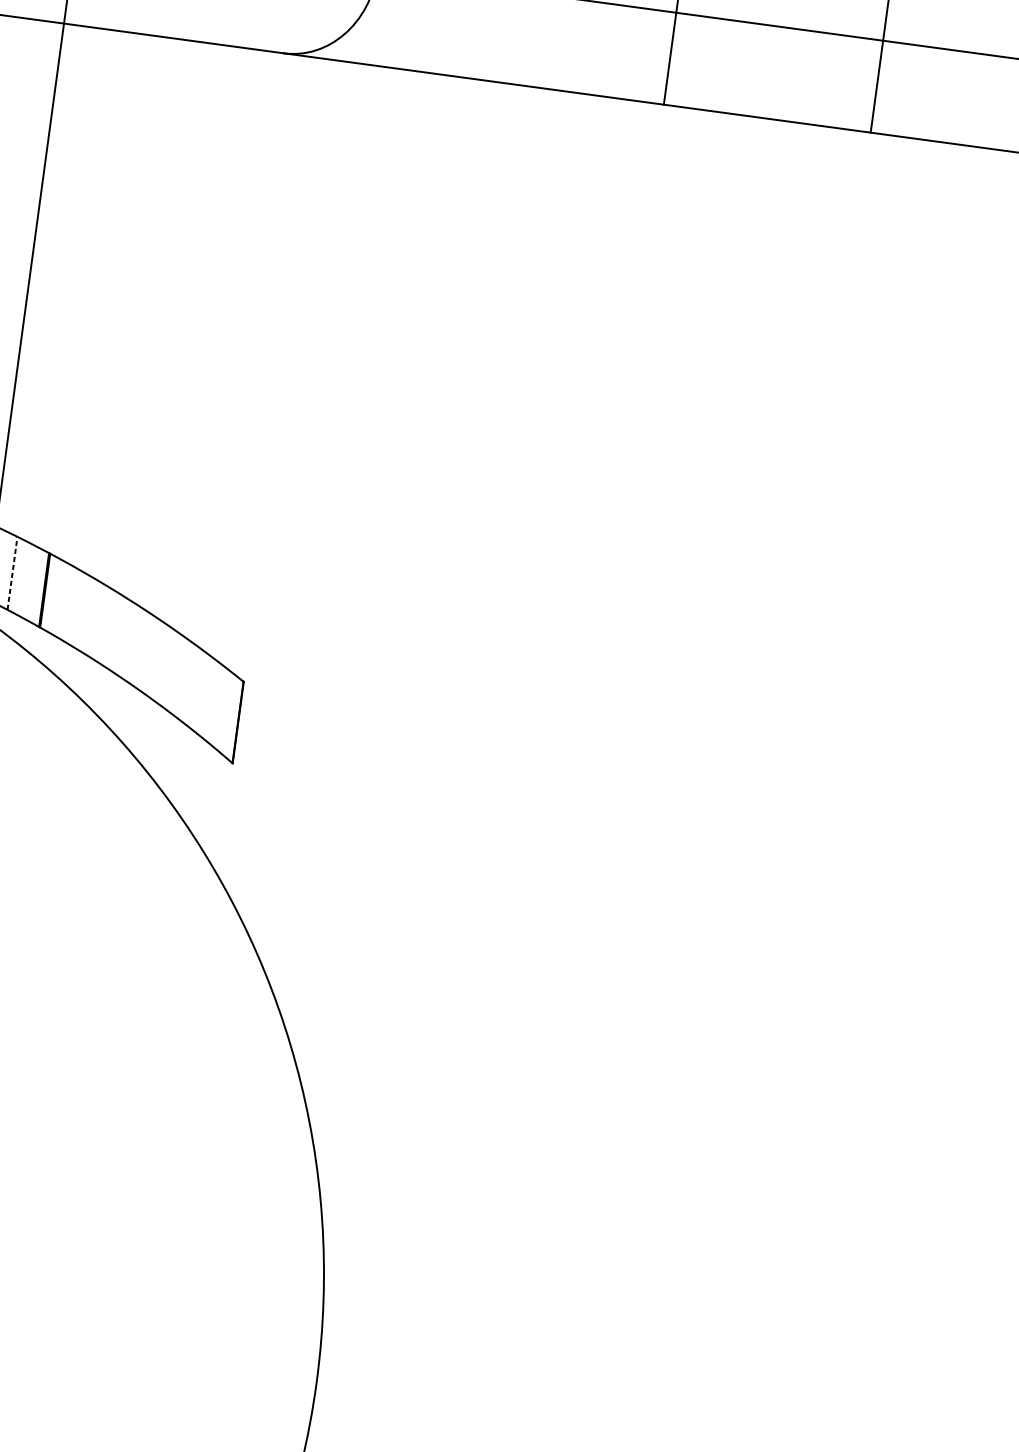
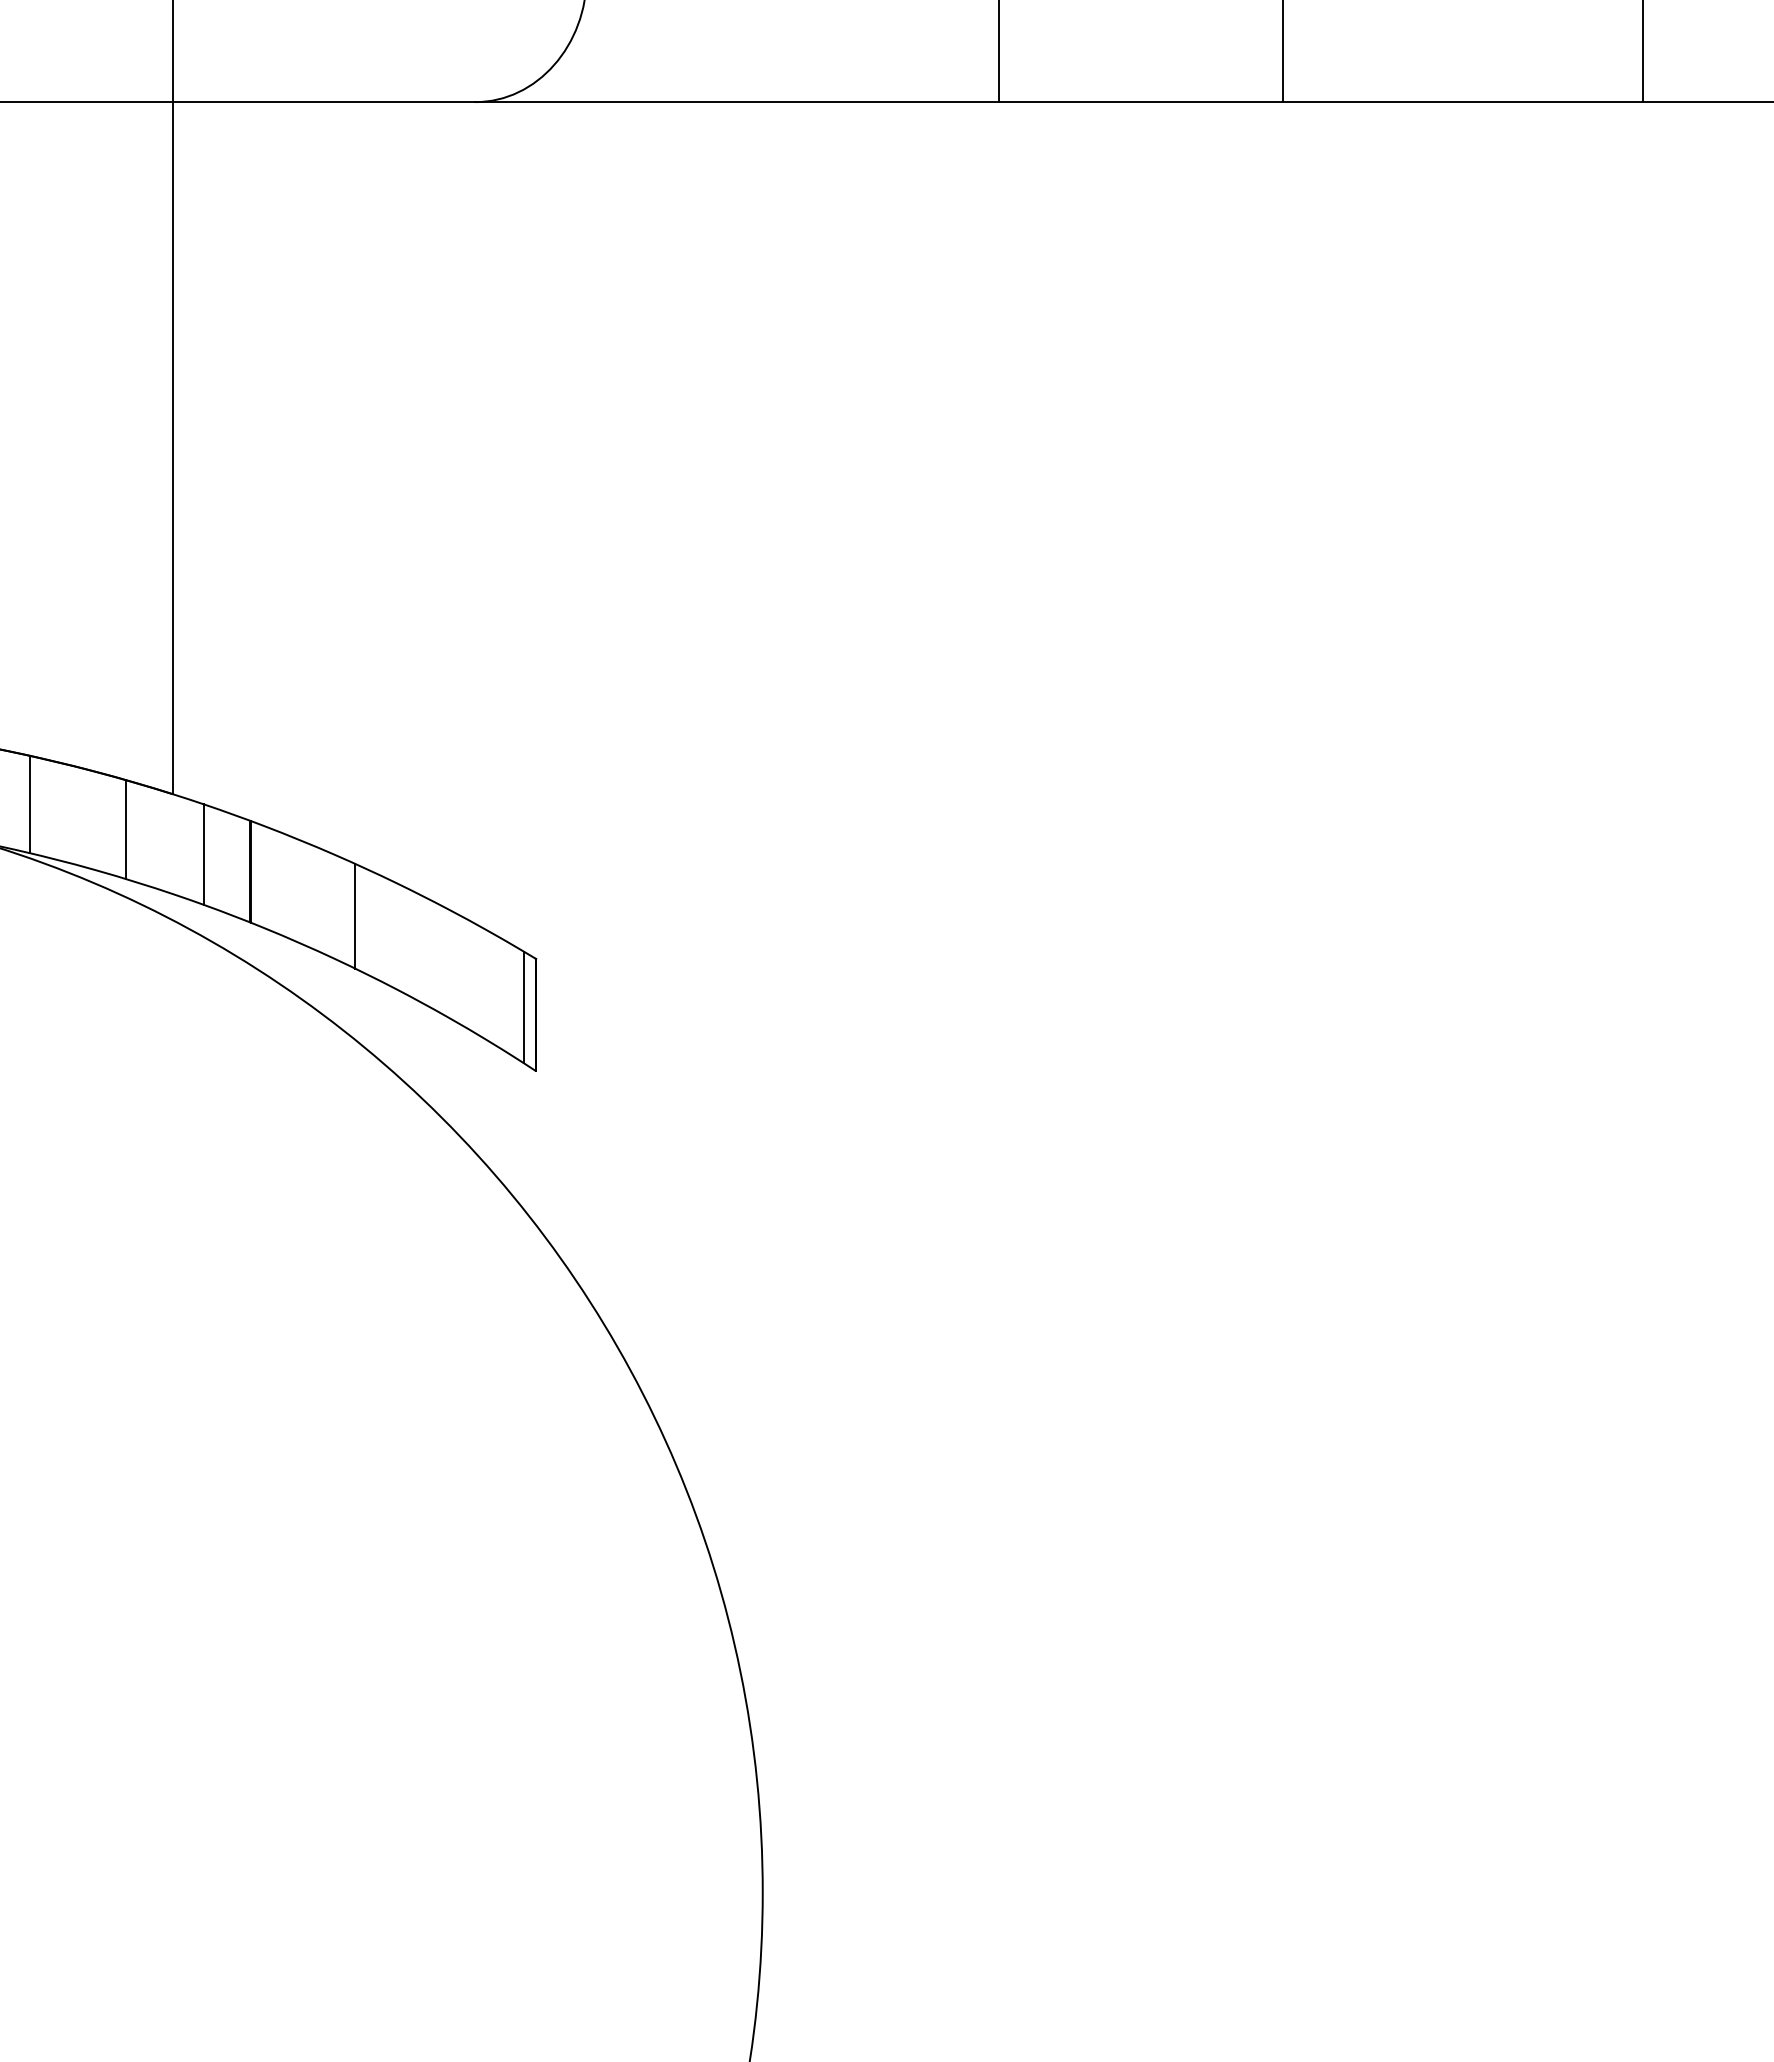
line: (12, 573) -> (203, 854), dashed -> solid
line: (116, 632) -> (355, 915), added
line: (230, 715) -> (524, 1007), added

